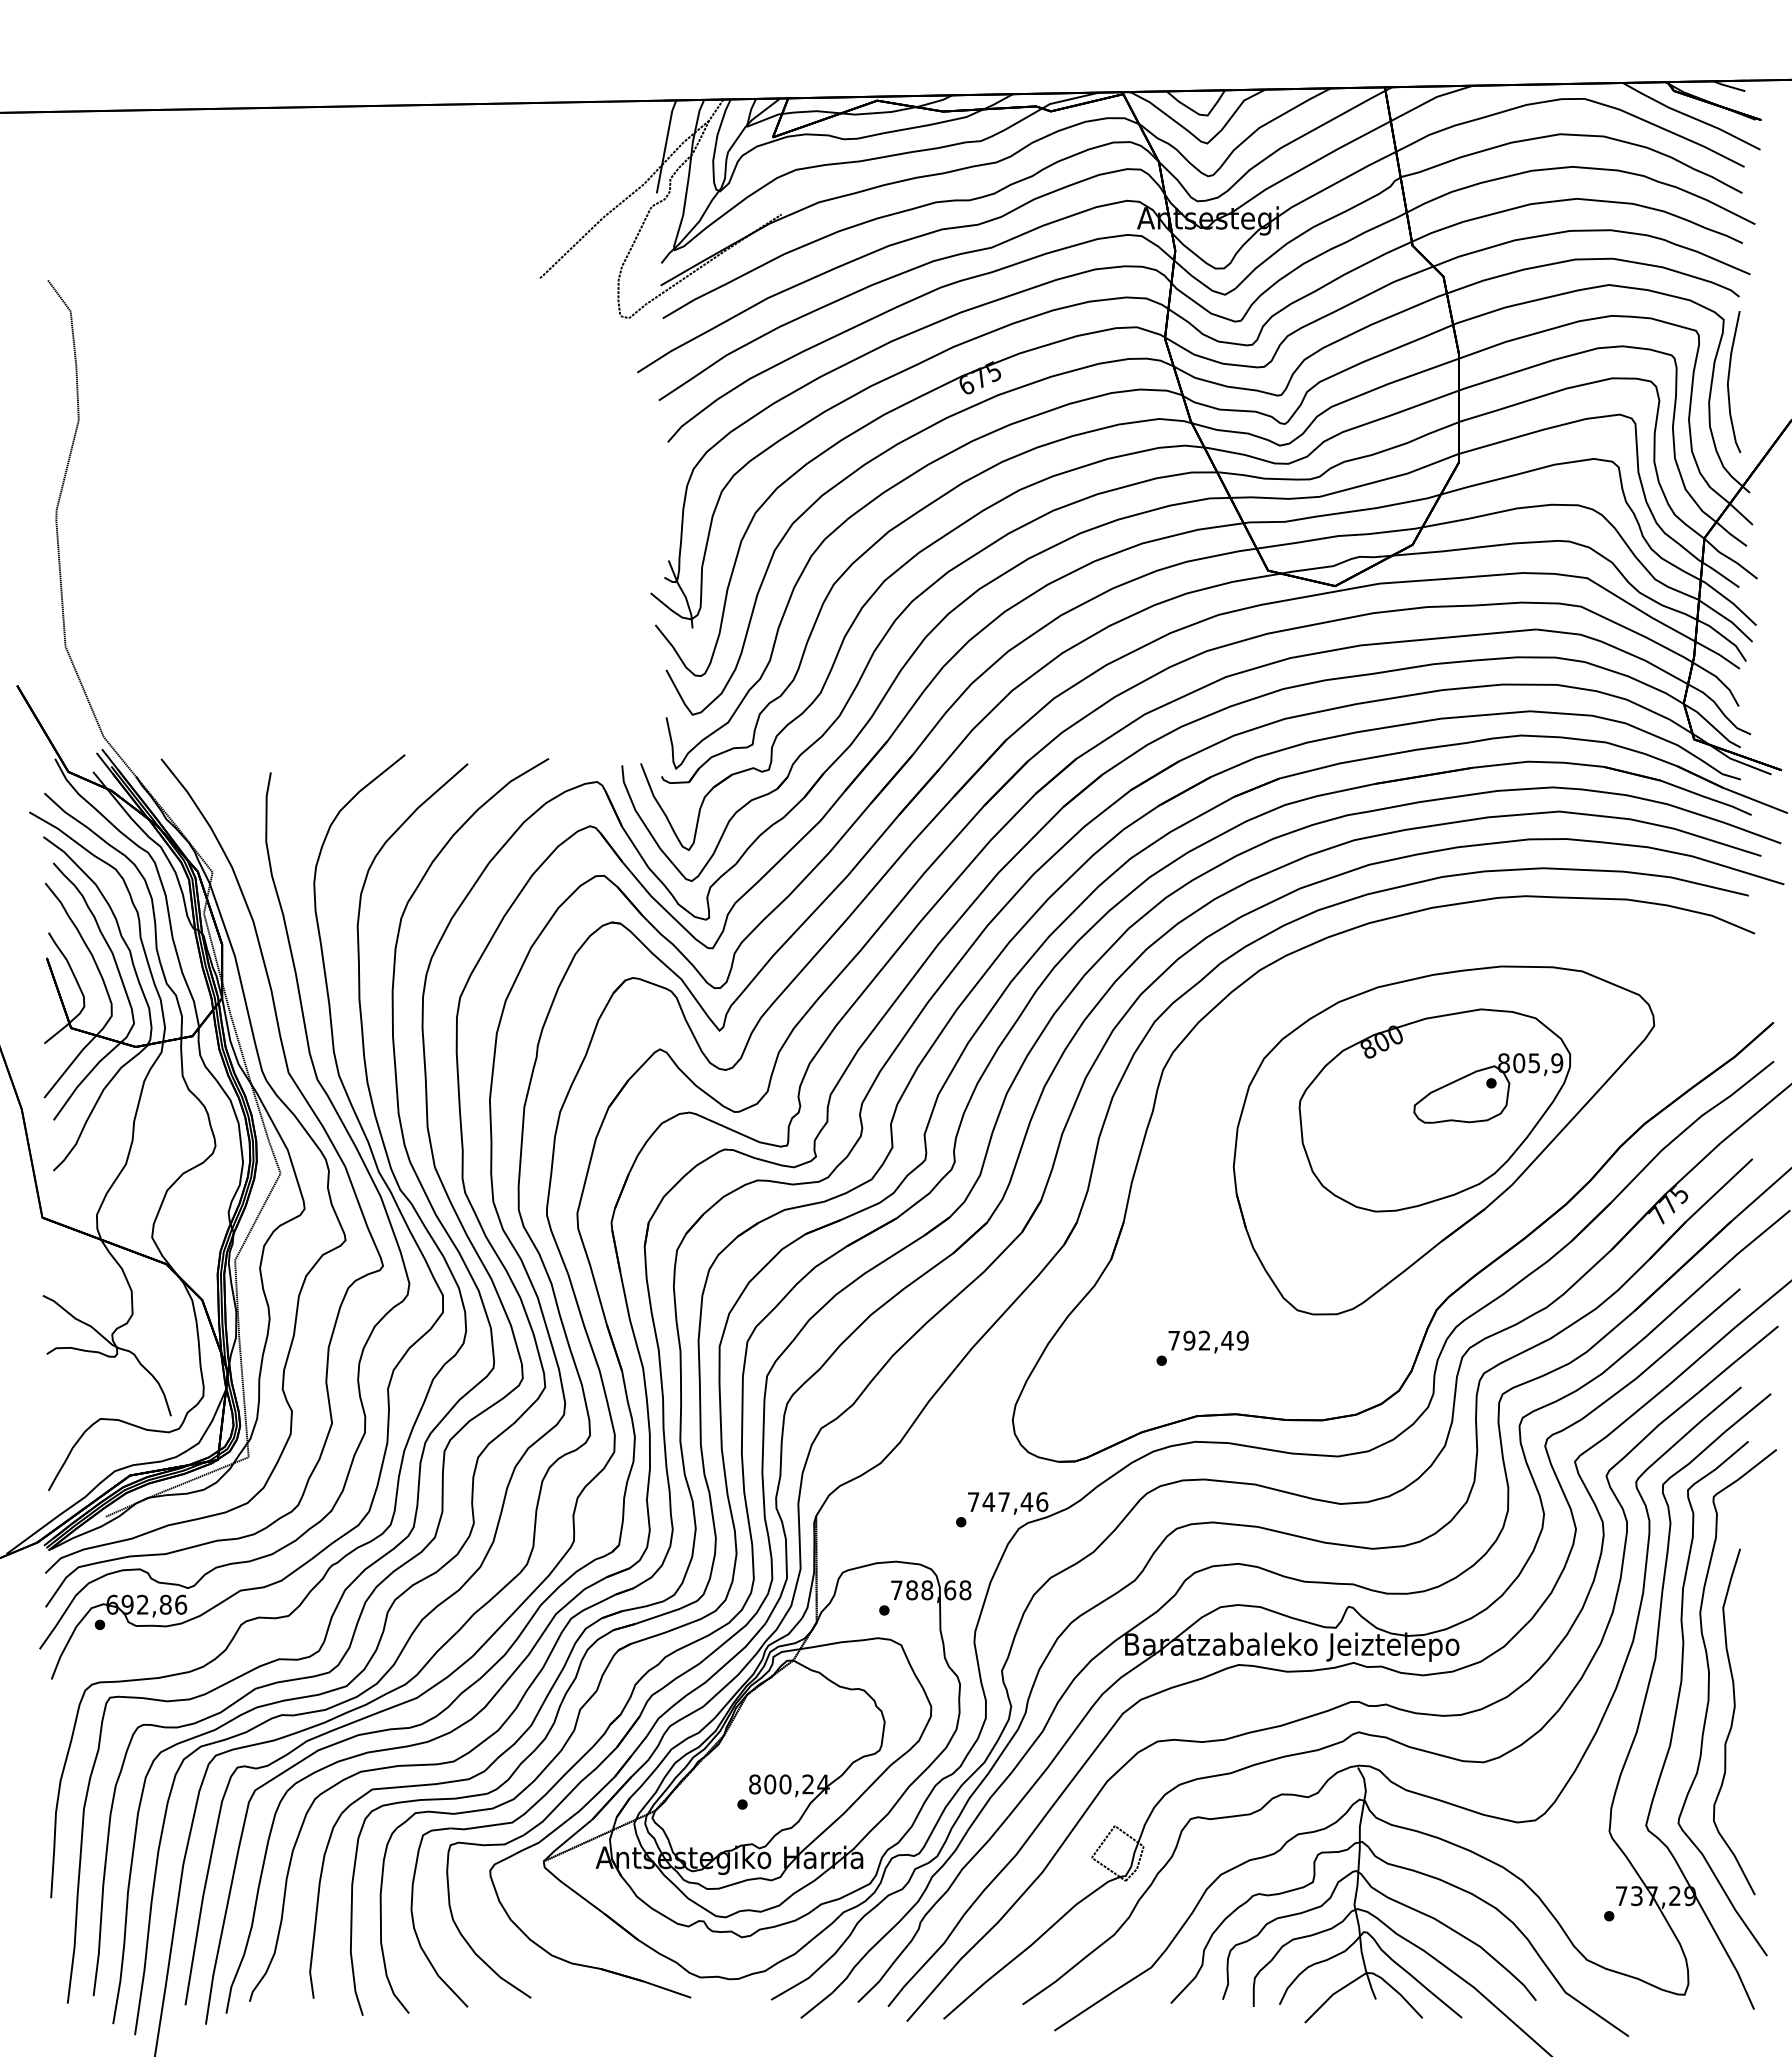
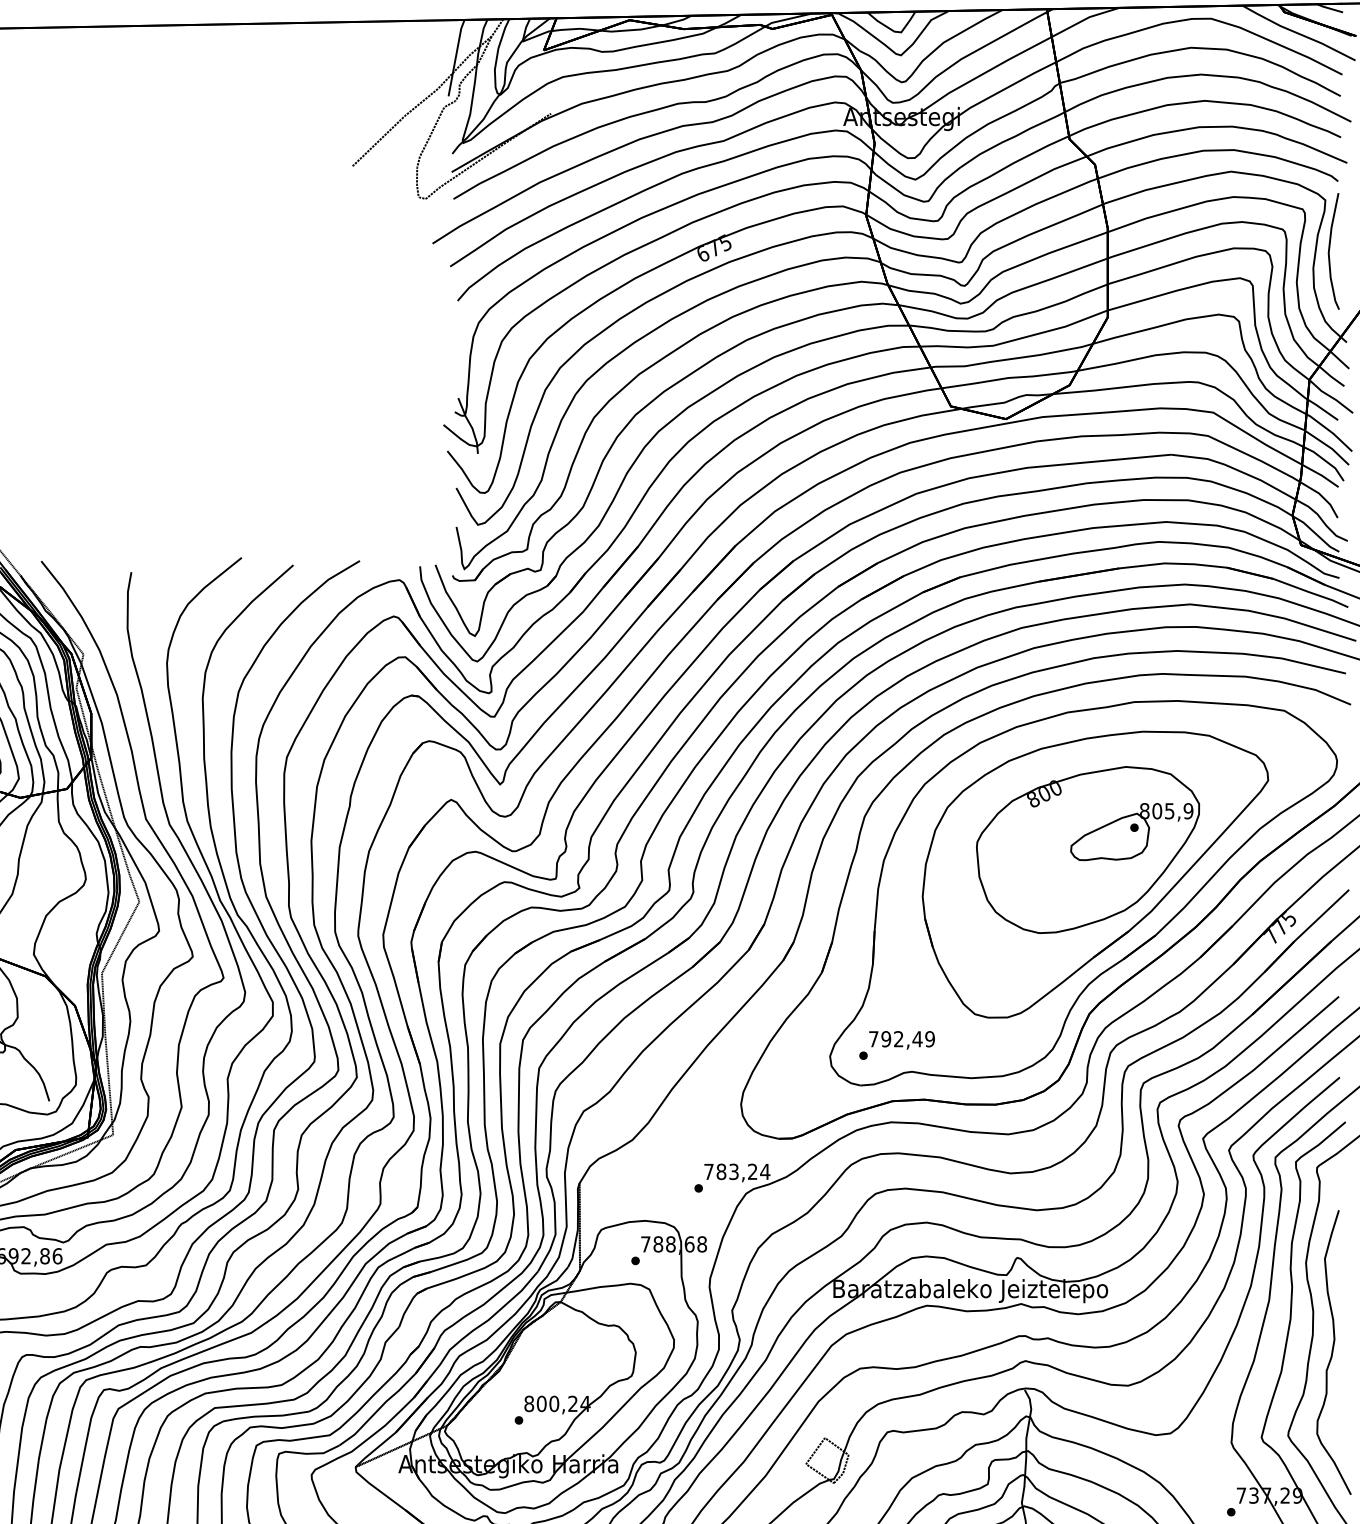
part: (1429, 1162) -> (1083, 892), added
text: (1015, 1502) -> (743, 1172), 747,46 -> 783,24

